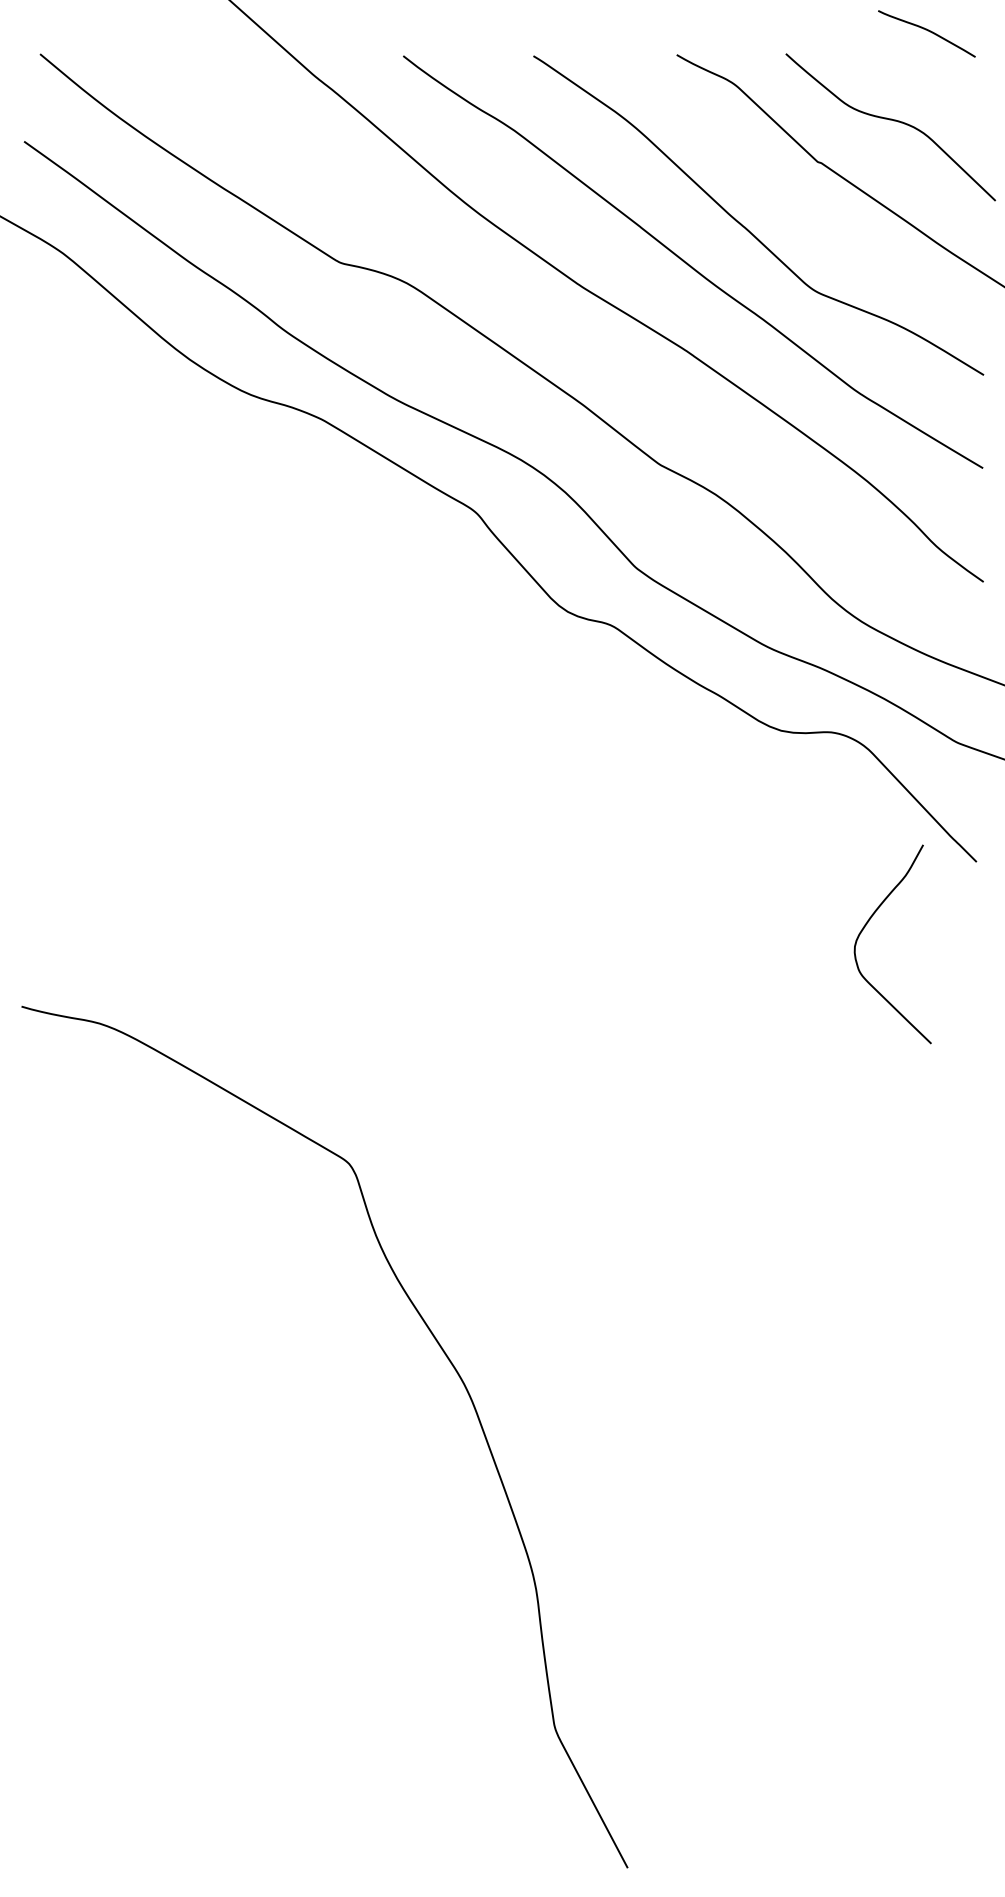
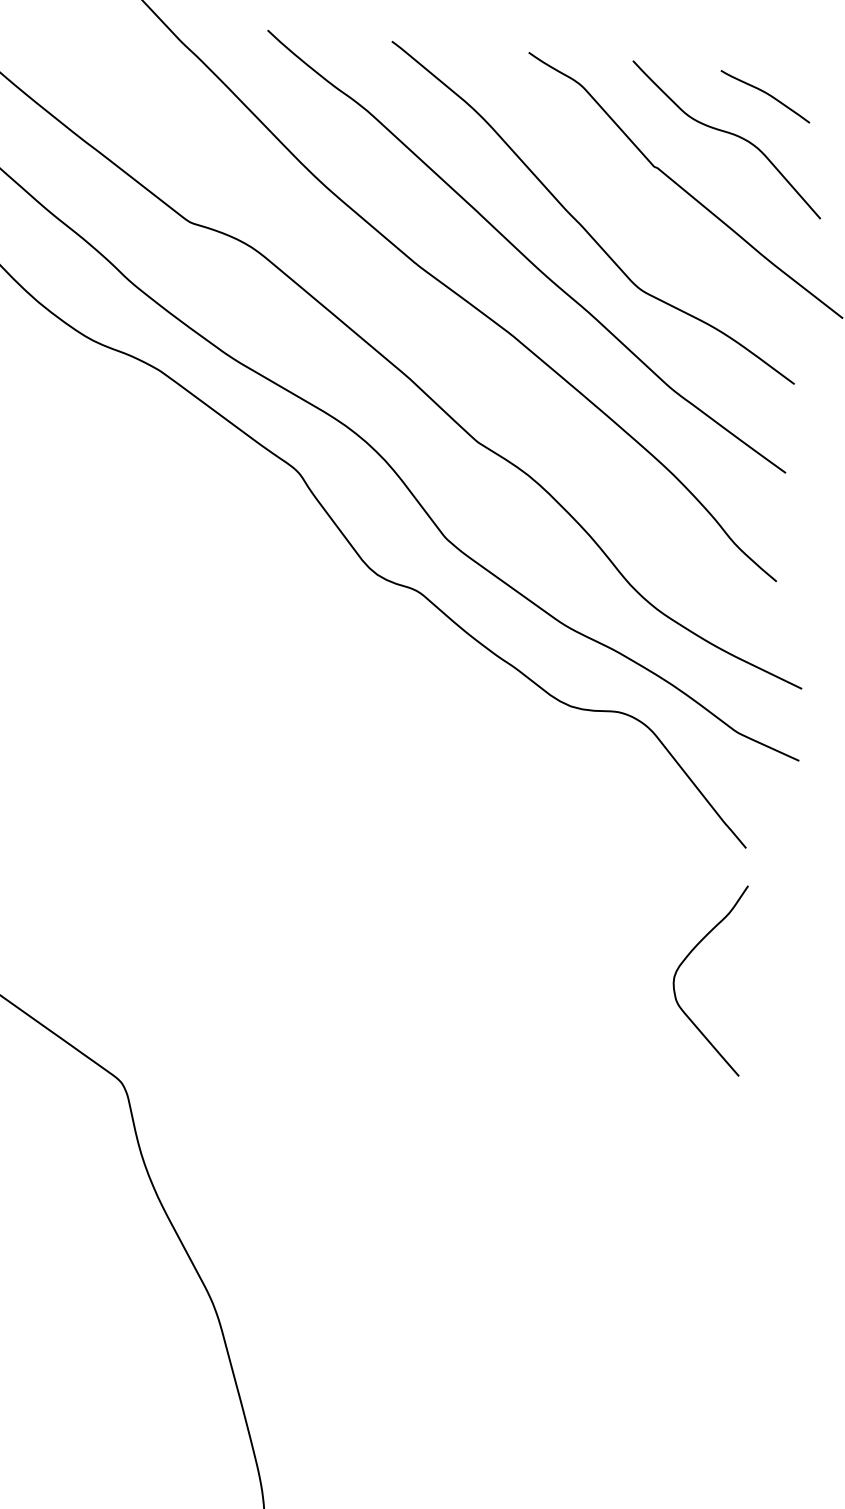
curve: (927, 31) -> (766, 94), moved
curve: (865, 927) -> (686, 959), moved

